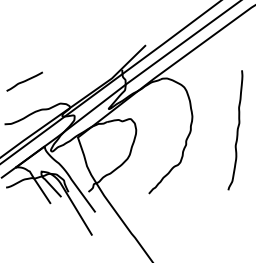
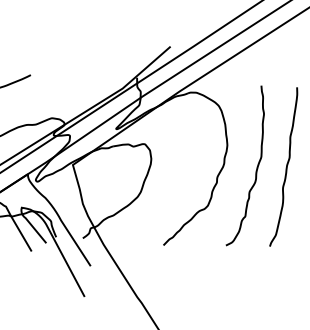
curve: (214, 132) -> (255, 168), added

